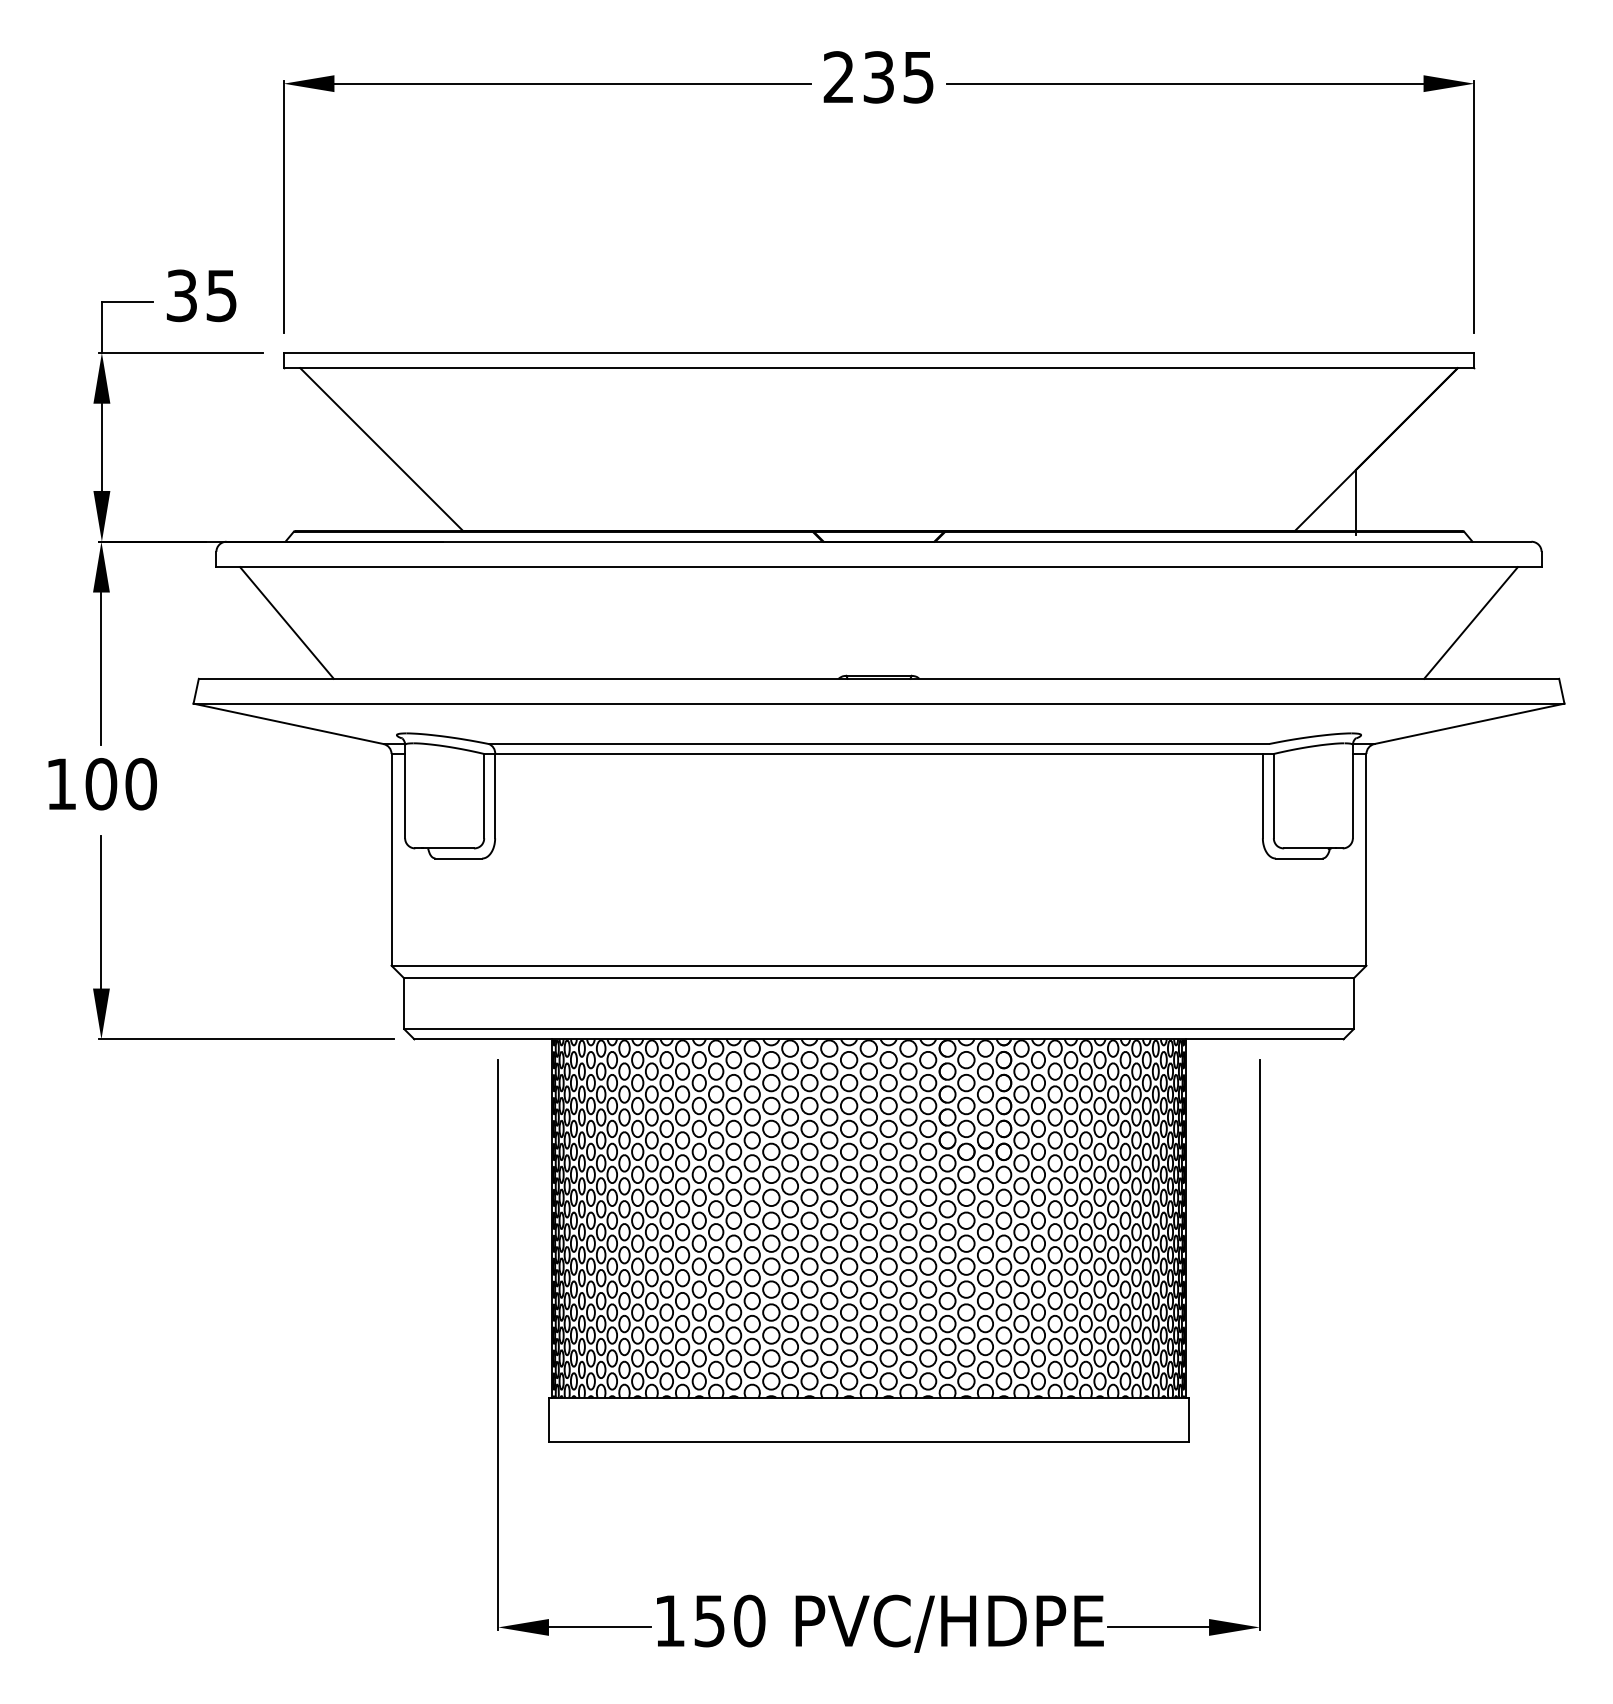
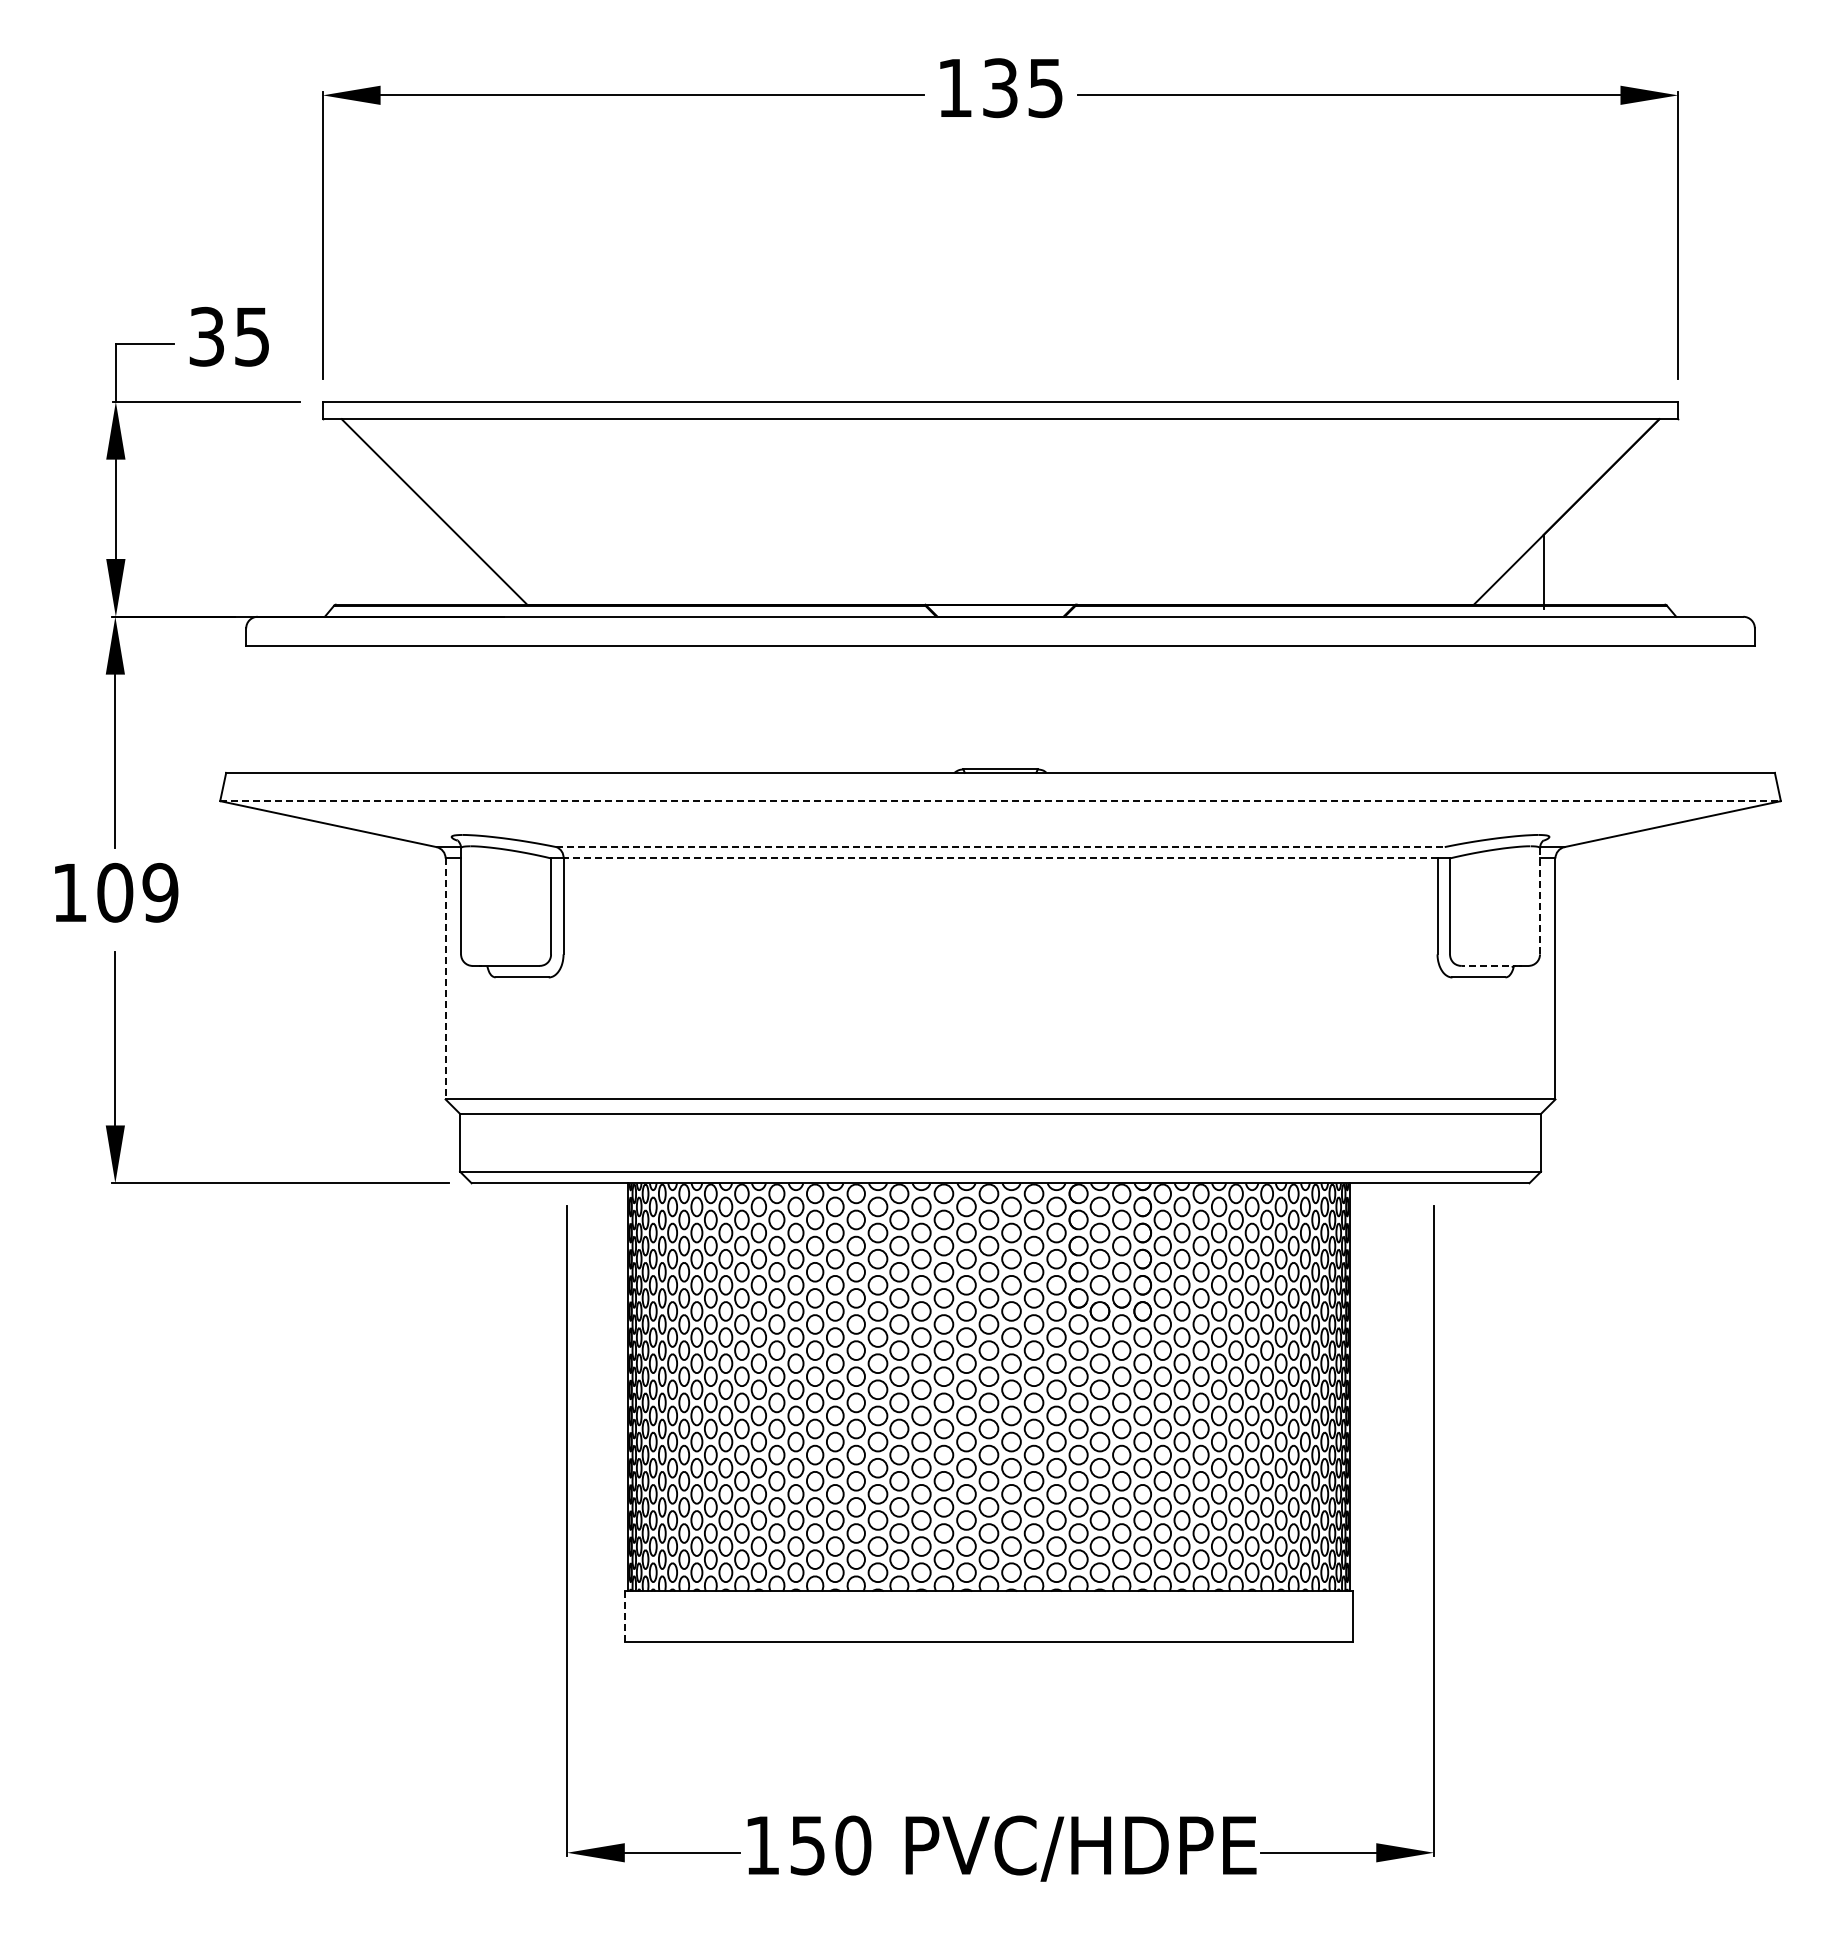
text: (838, 76) -> (954, 87), 235 -> 135
line: (286, 622) -> (326, 708), removed
line: (1471, 622) -> (1674, 708), removed
line: (879, 703) -> (1001, 801), solid -> dashed
line: (879, 744) -> (1001, 847), solid -> dashed
line: (878, 754) -> (1000, 858), solid -> dashed
text: (141, 783) -> (160, 892), 100 -> 109
line: (1353, 790) -> (1540, 900), solid -> dashed
line: (1309, 848) -> (1490, 965), solid -> dashed
line: (391, 859) -> (445, 978), solid -> dashed
line: (548, 1420) -> (624, 1617), solid -> dashed

